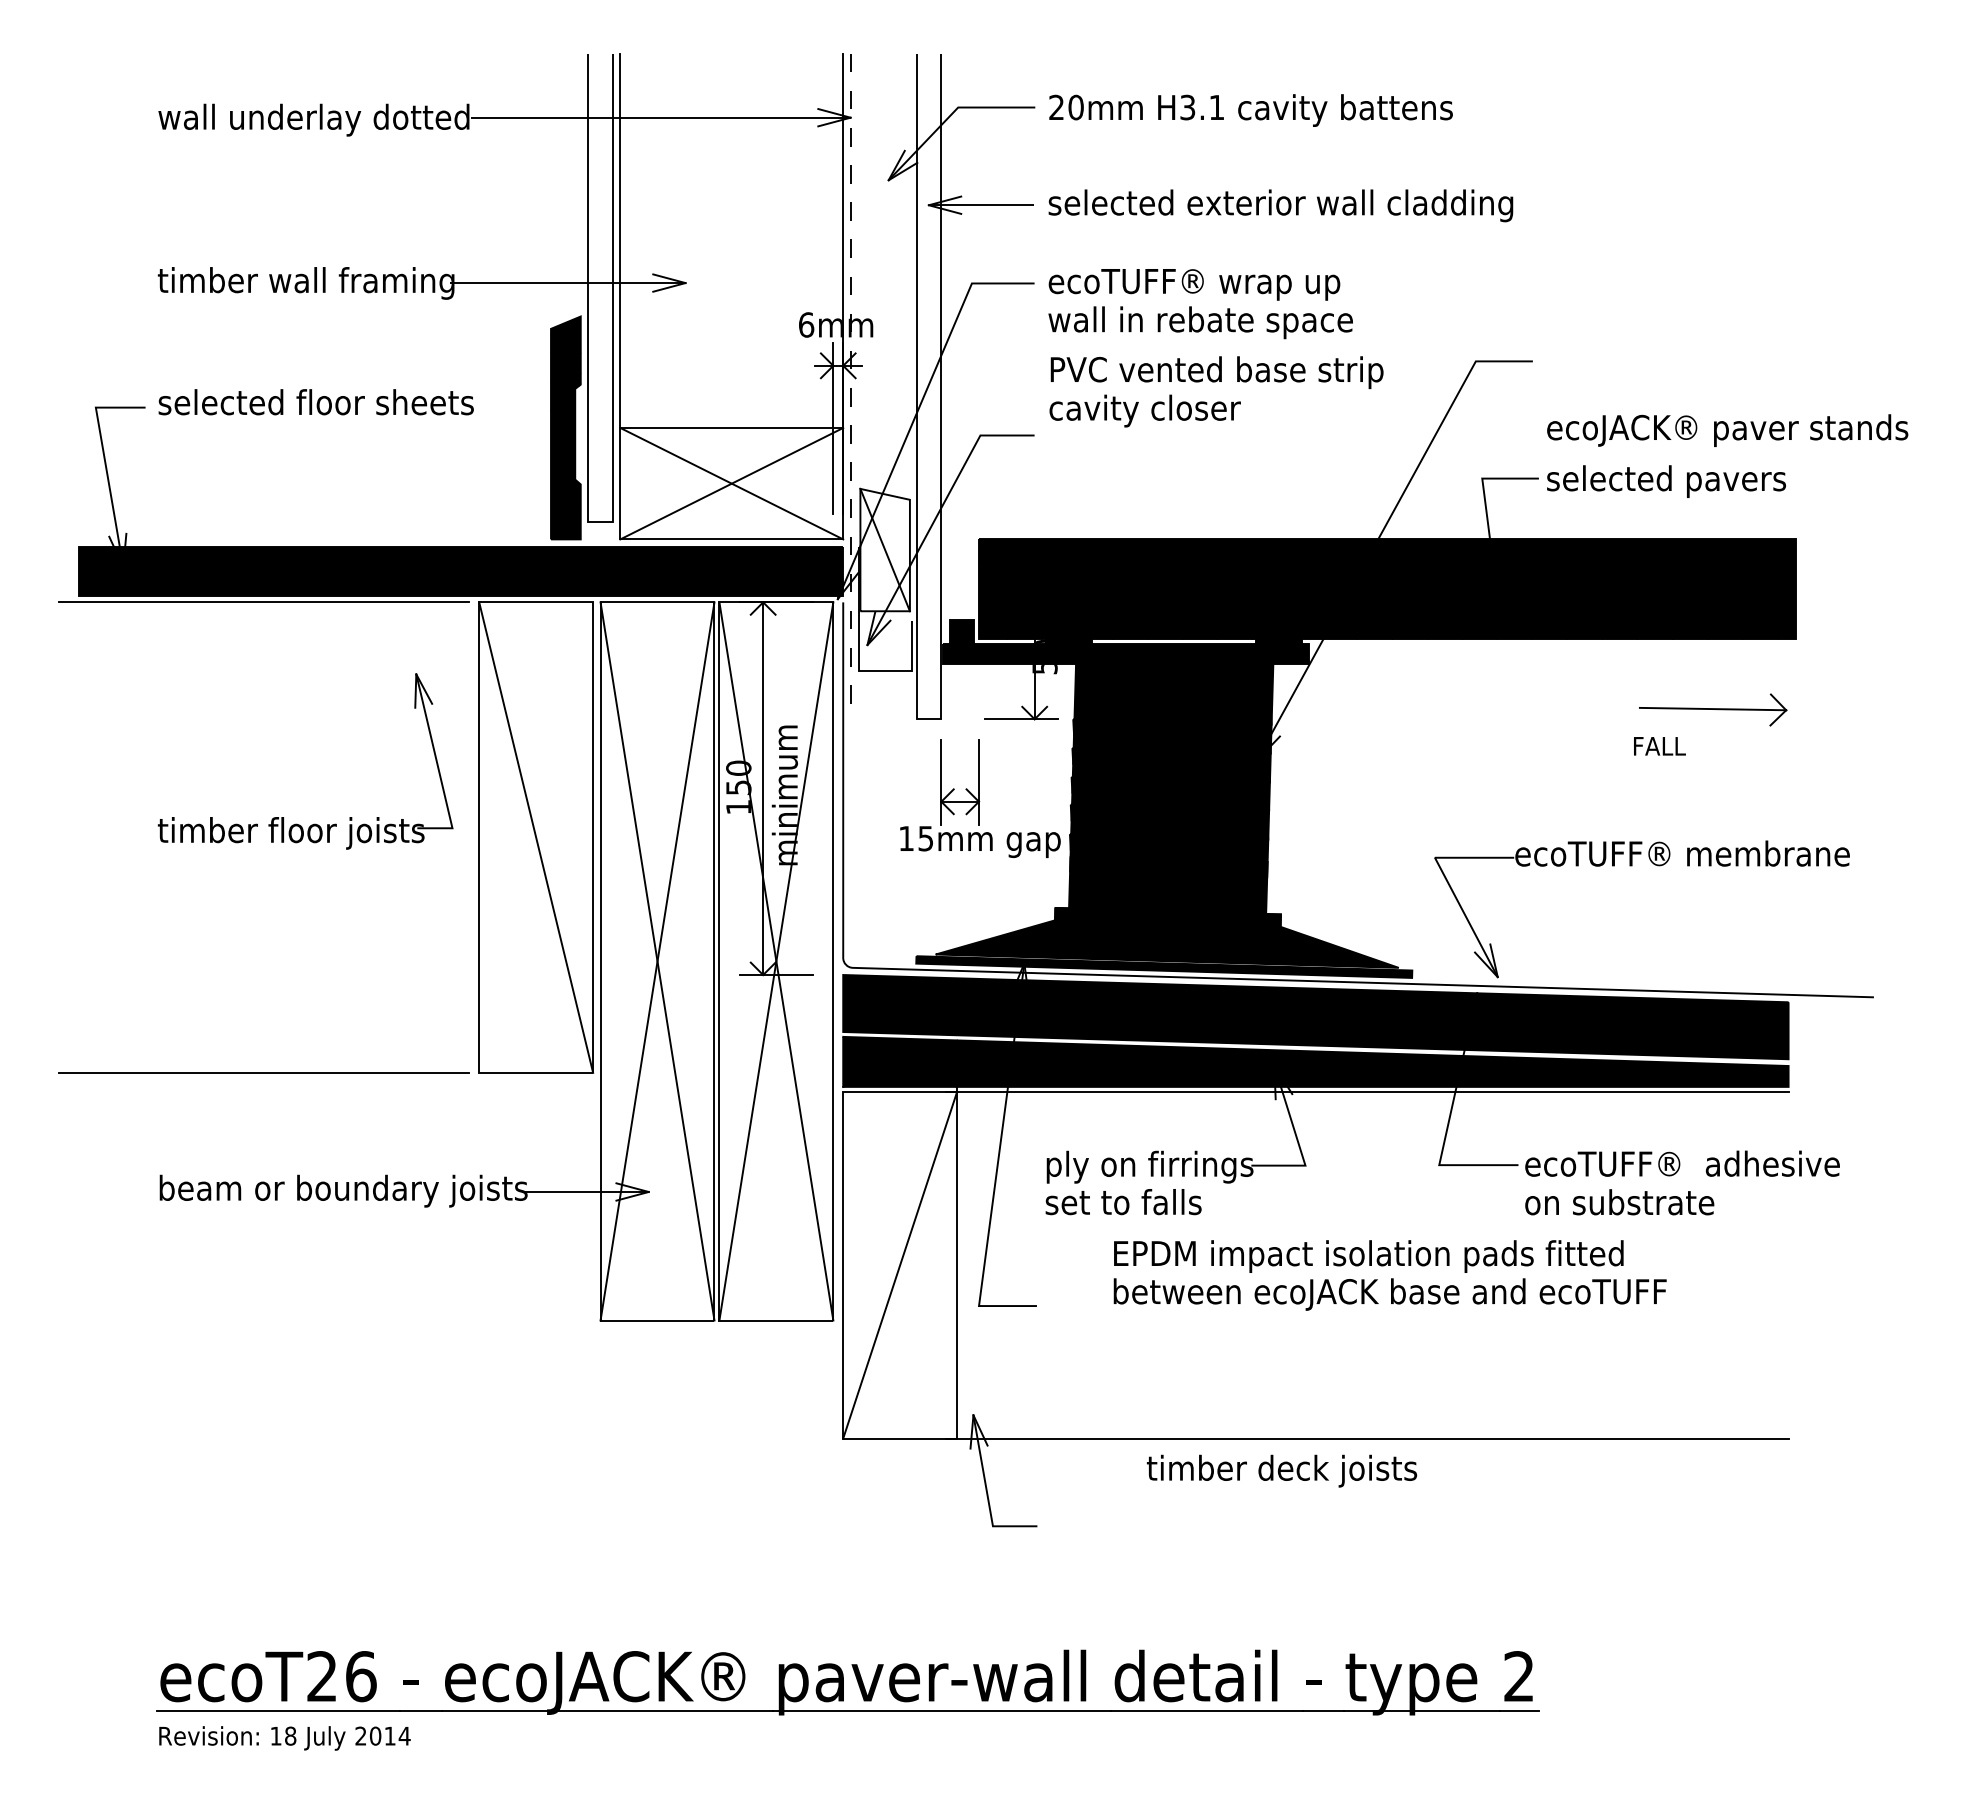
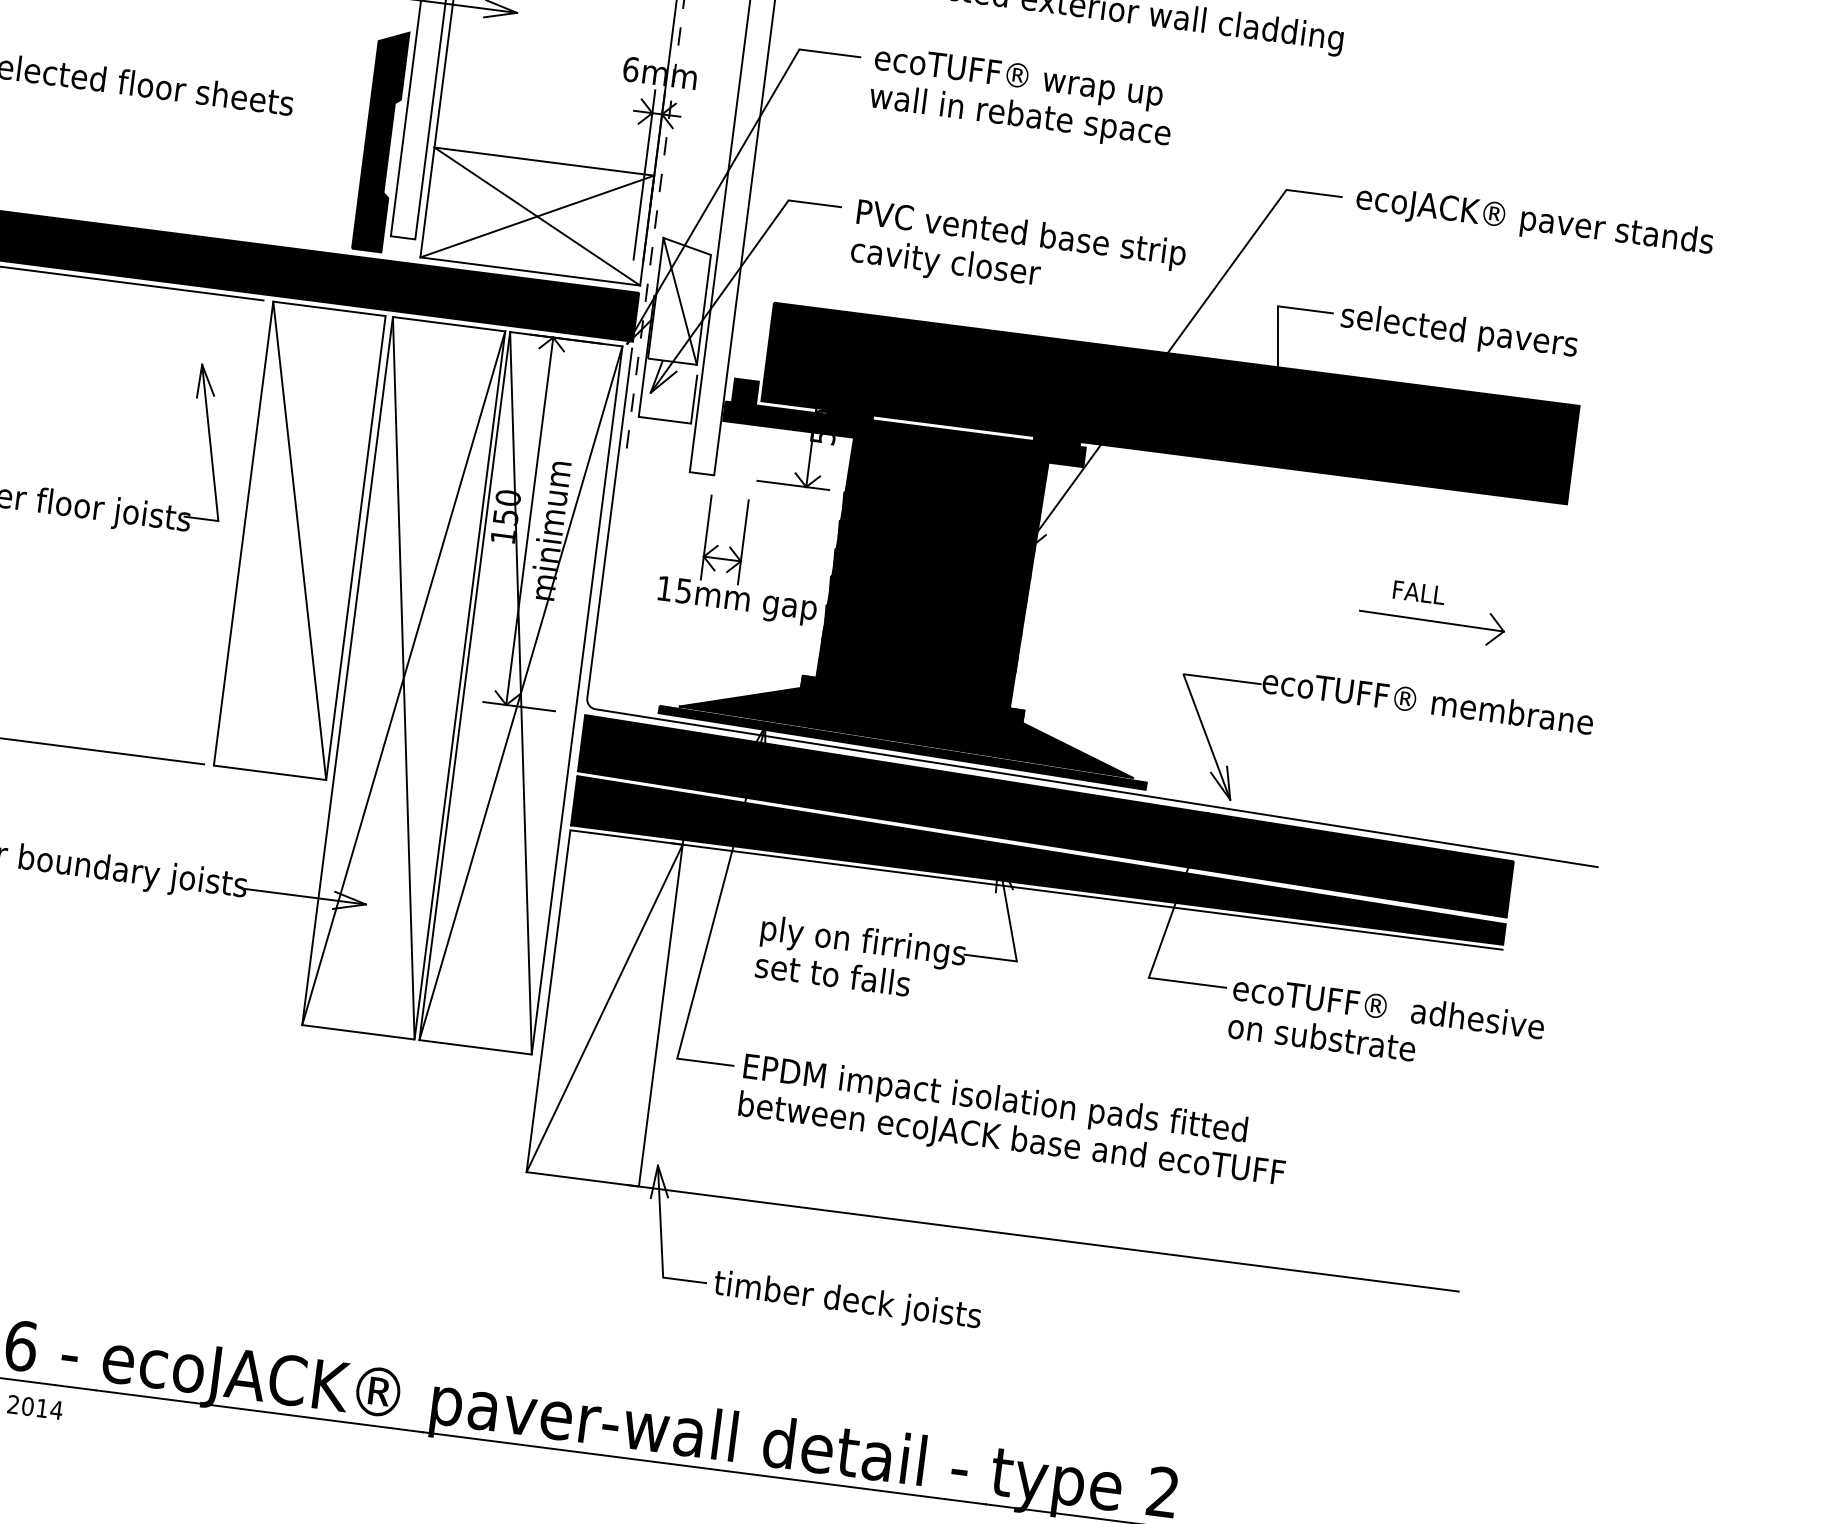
text: (1216, 391) -> (1018, 253), moved
text: (1727, 430) -> (1534, 221), moved
part: (1713, 709) -> (1432, 621), moved
text: (1389, 1275) -> (1013, 1122), moved
text: (1281, 1470) -> (847, 1301), moved

